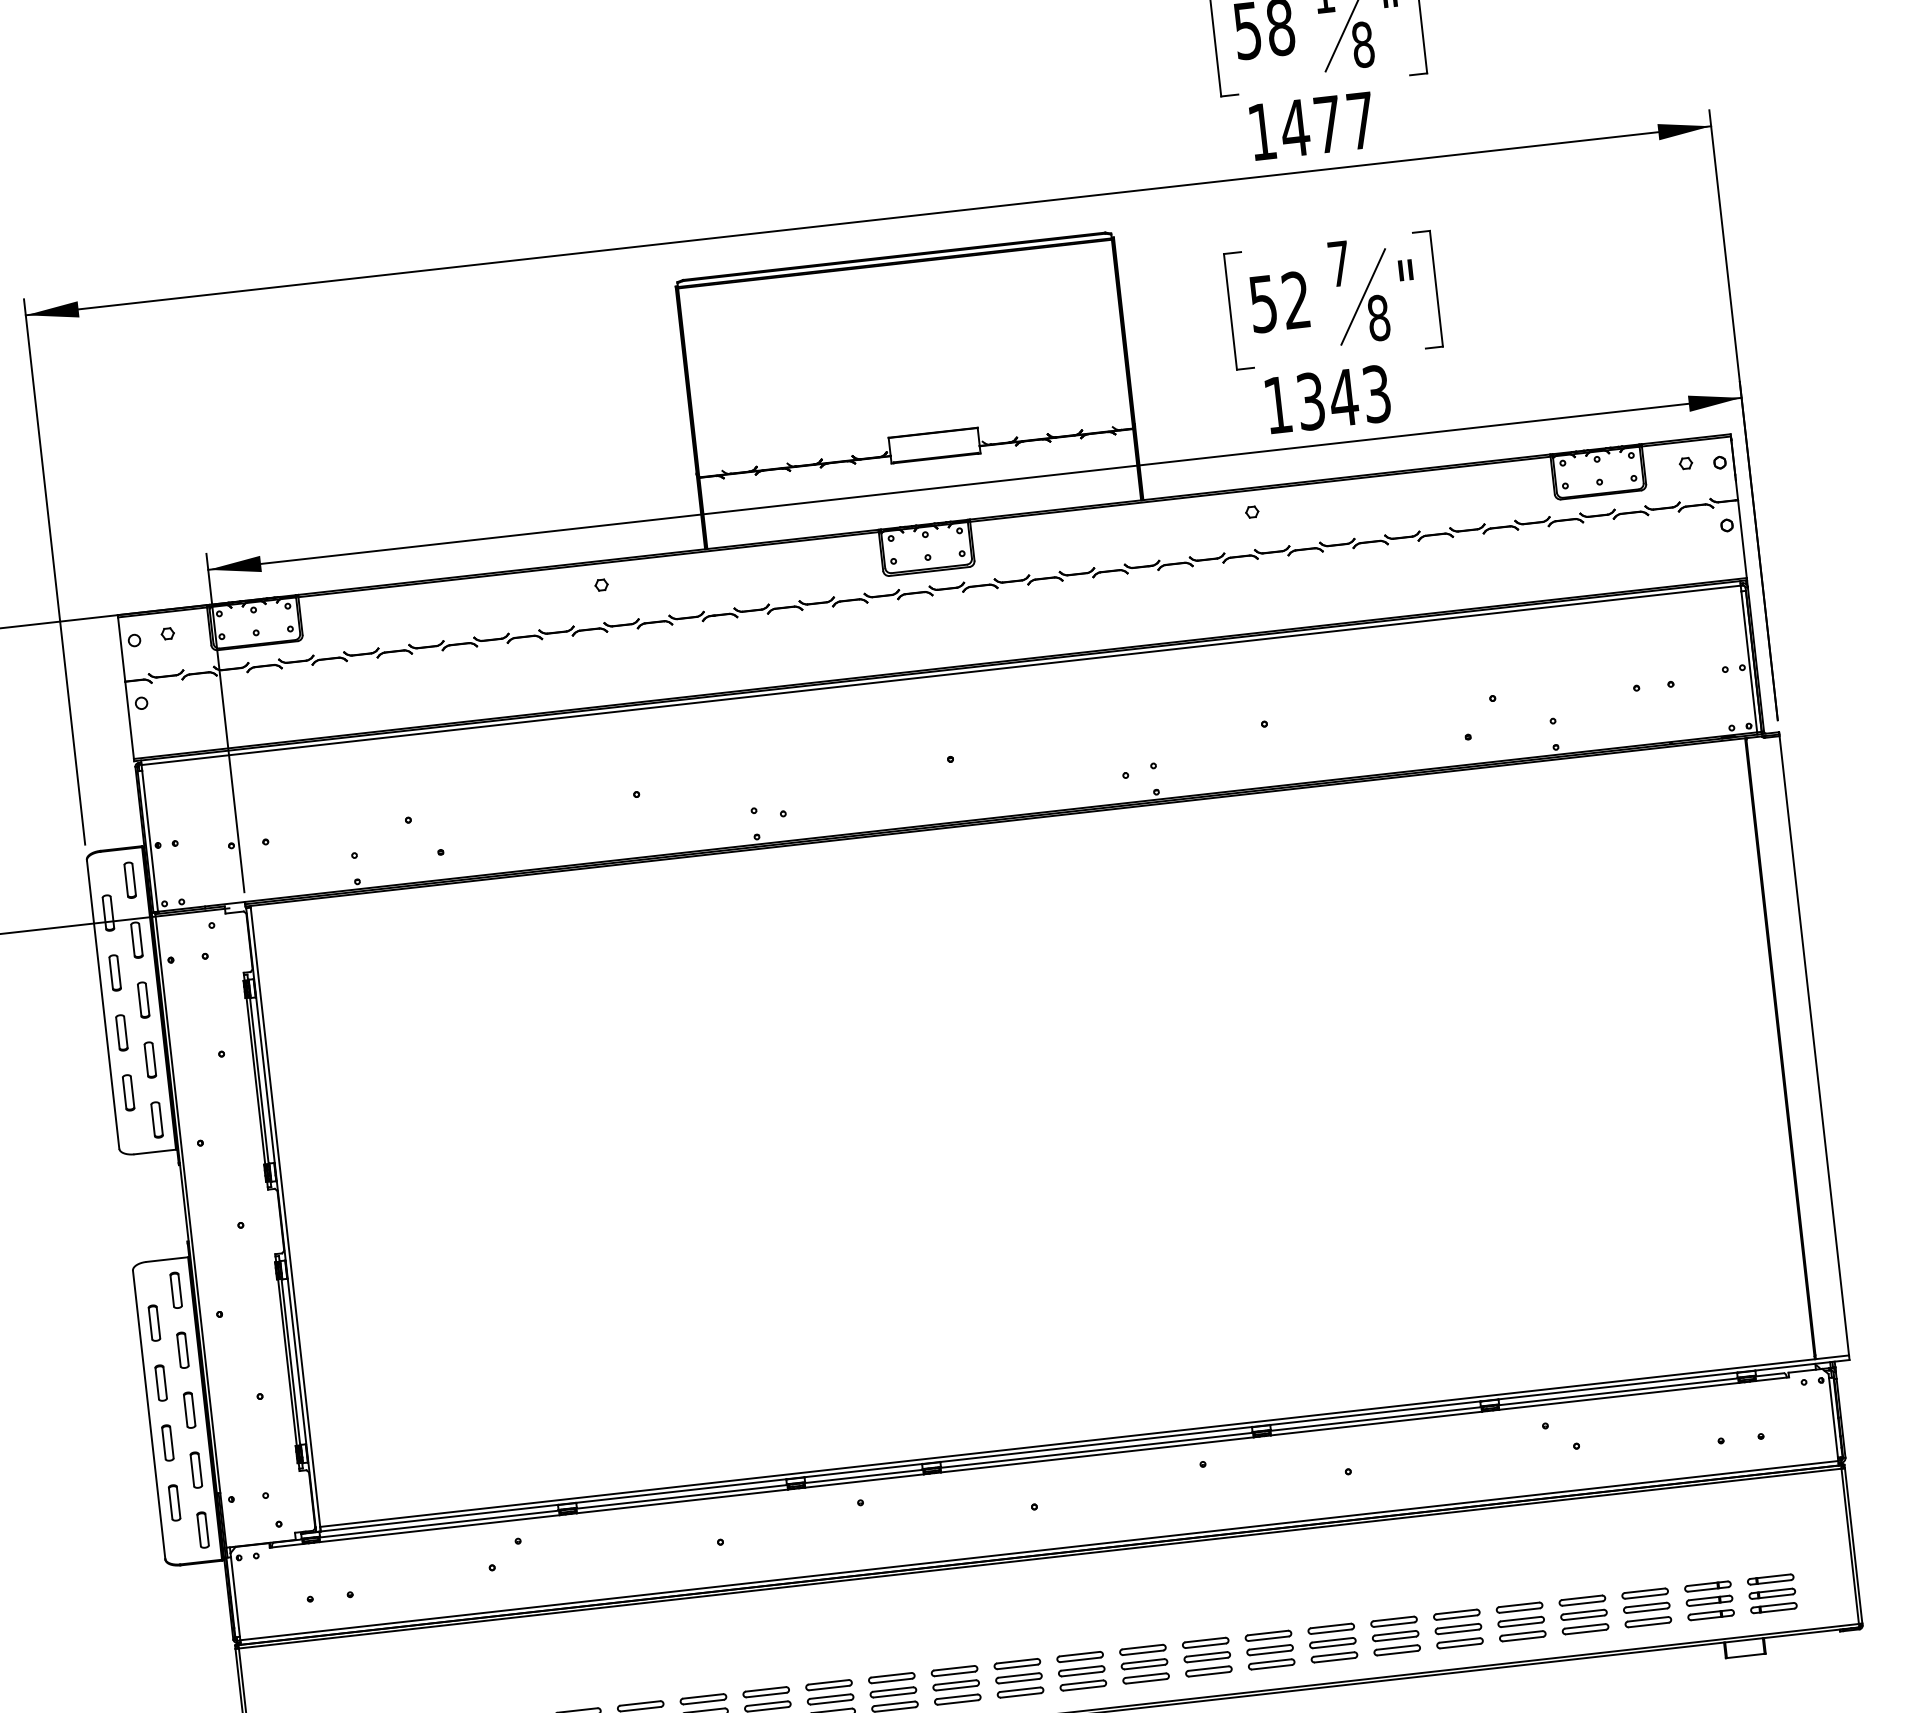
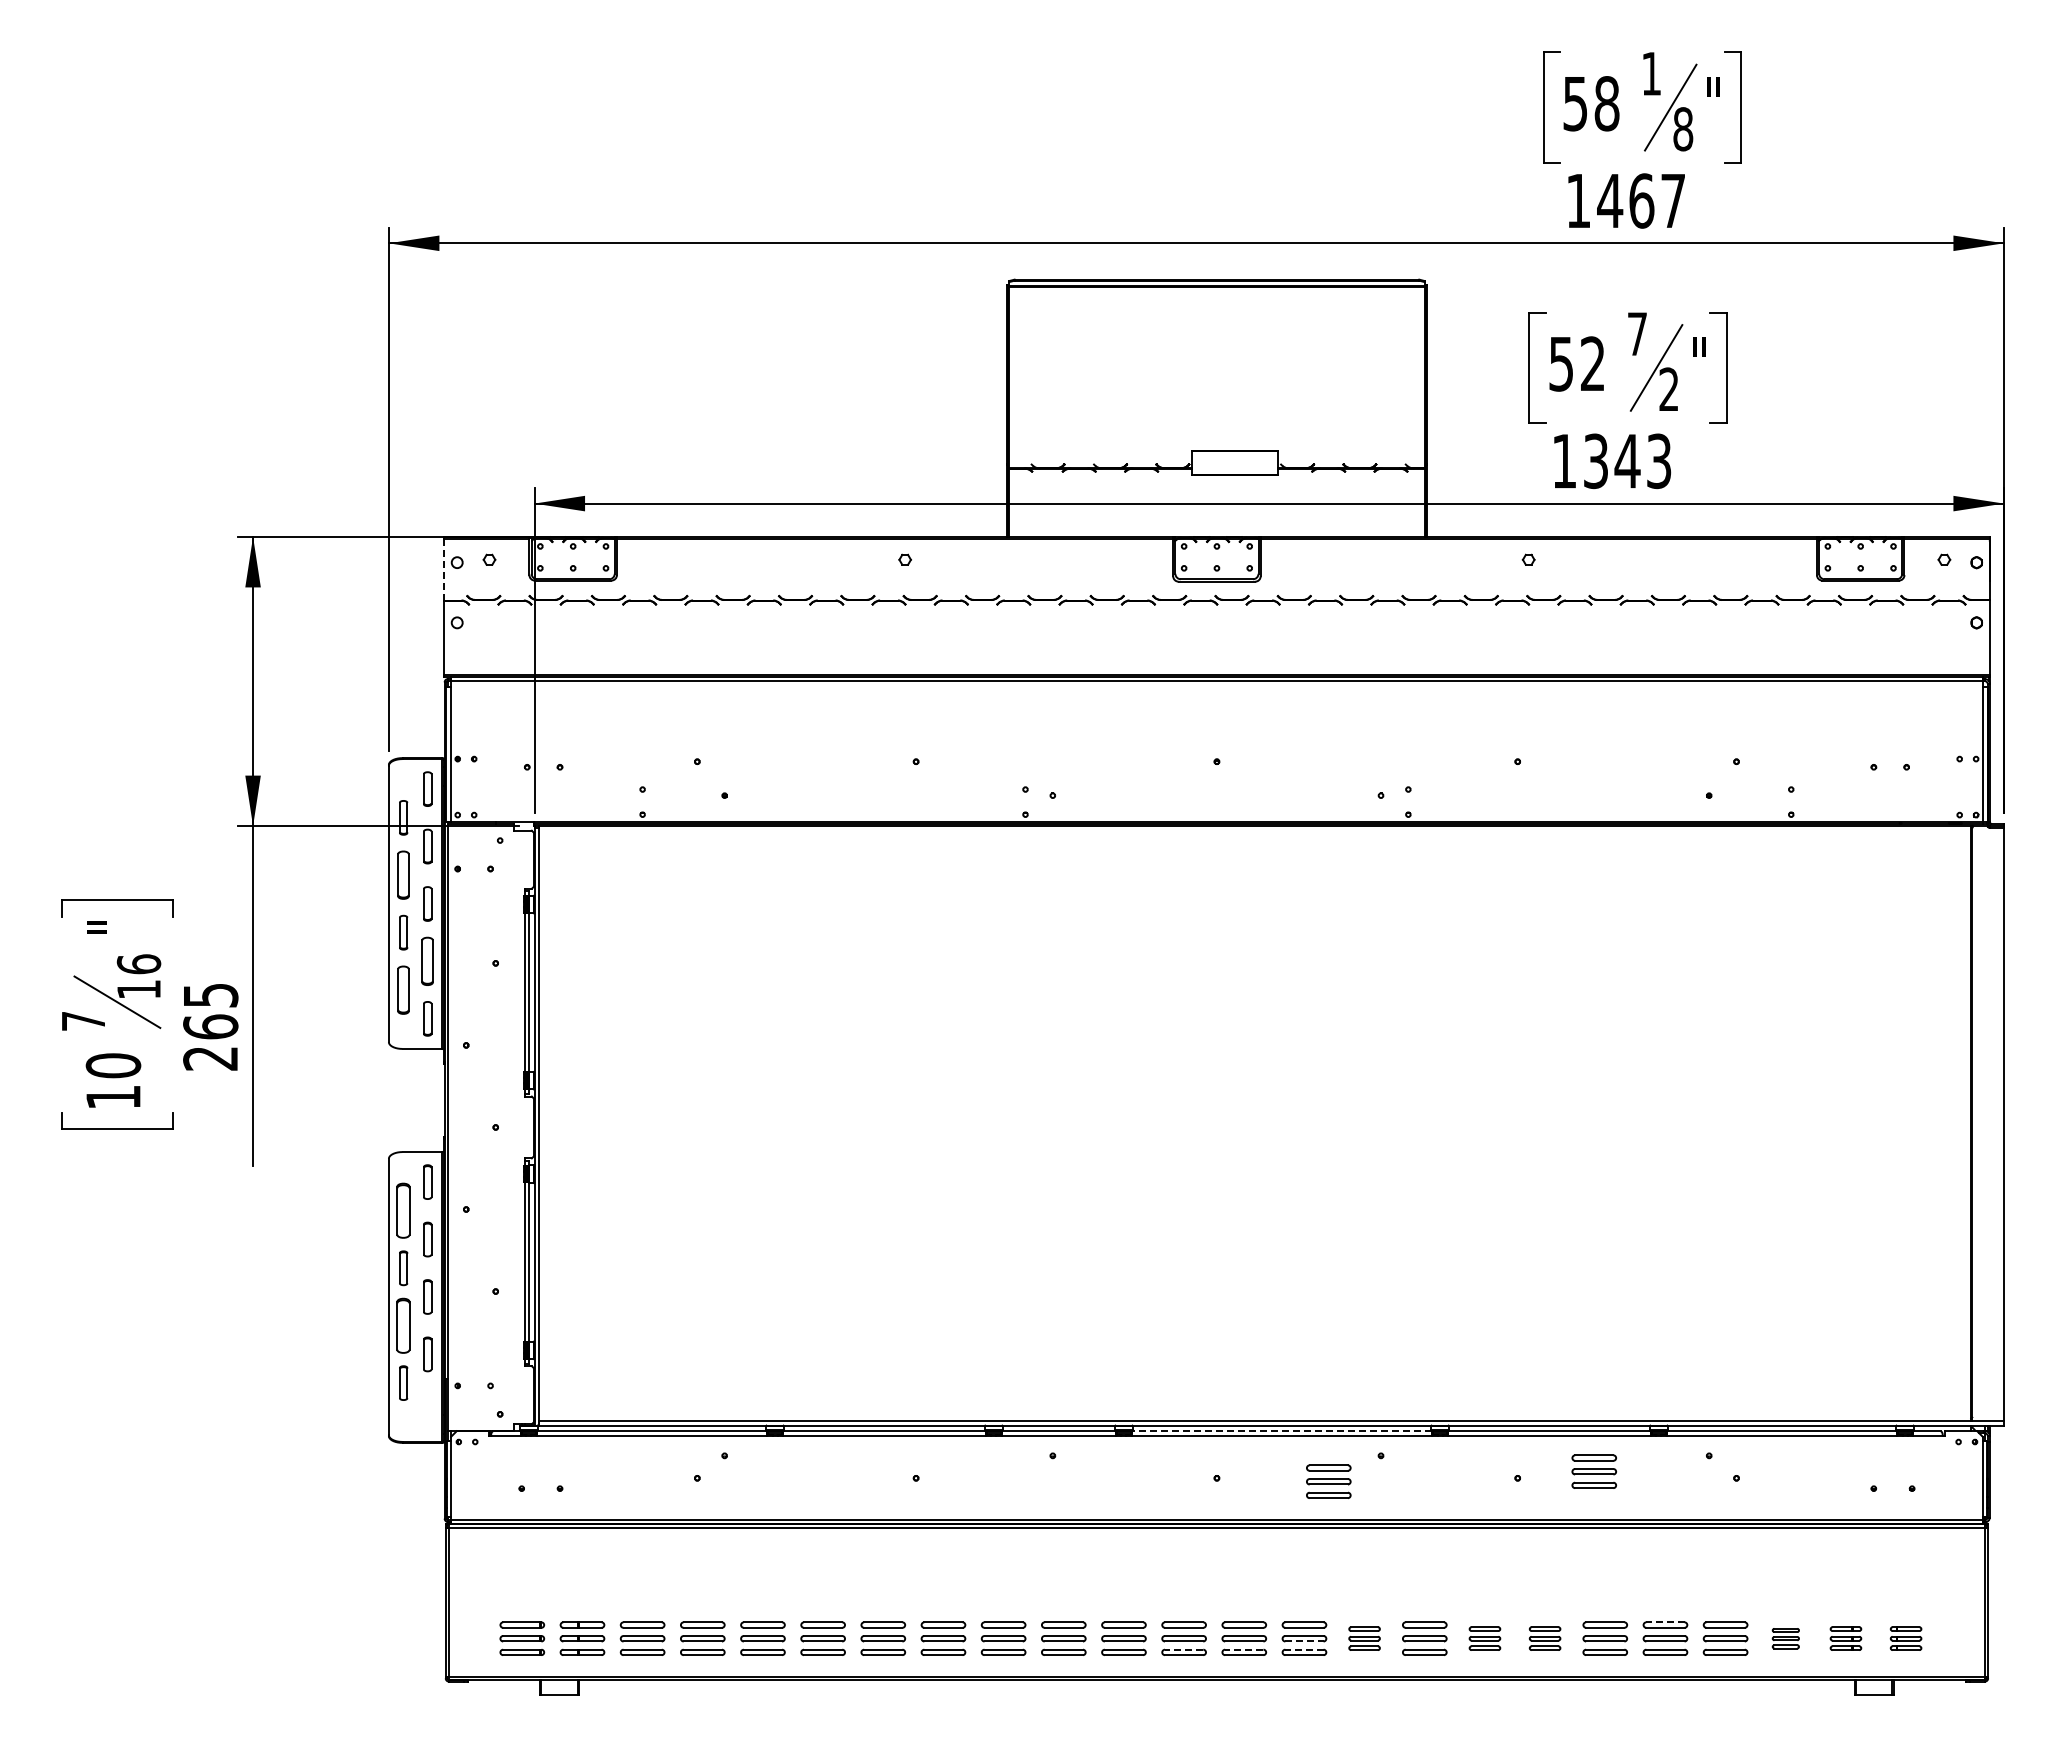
text: (1327, 124) -> (1641, 200), 1477 -> 1467
text: (1379, 317) -> (1669, 389), 8 -> 2
line: (122, 649) -> (444, 569), solid -> dashed
part: (115, 973) -> (403, 875), size x1.4
part: (150, 1060) -> (427, 961), size x1.4
part: (128, 1092) -> (403, 989), size x1.4
part: (154, 1322) -> (403, 1210), size x1.6
part: (167, 1442) -> (403, 1325), size x1.6
line: (1097, 1450) -> (1282, 1431), solid -> dashed
part: (1427, 1455) -> (1594, 1471), added
part: (1151, 1497) -> (1328, 1481), added
part: (202, 1529) -> (427, 1411), removed
part: (1771, 1593) -> (1905, 1638), size x0.7
part: (1709, 1600) -> (1845, 1638), size x0.7
line: (1518, 1605) -> (1664, 1622), solid -> dashed
part: (1646, 1607) -> (1785, 1638), size x0.6
part: (1394, 1635) -> (1544, 1638), size x0.7
part: (1332, 1642) -> (1484, 1638), size x0.7
part: (1207, 1656) -> (1364, 1638), size x0.7
line: (1144, 1667) -> (1304, 1641), solid -> dashed
line: (1144, 1675) -> (1303, 1649), solid -> dashed
line: (1082, 1682) -> (1243, 1649), solid -> dashed
line: (1019, 1689) -> (1183, 1649), solid -> dashed

